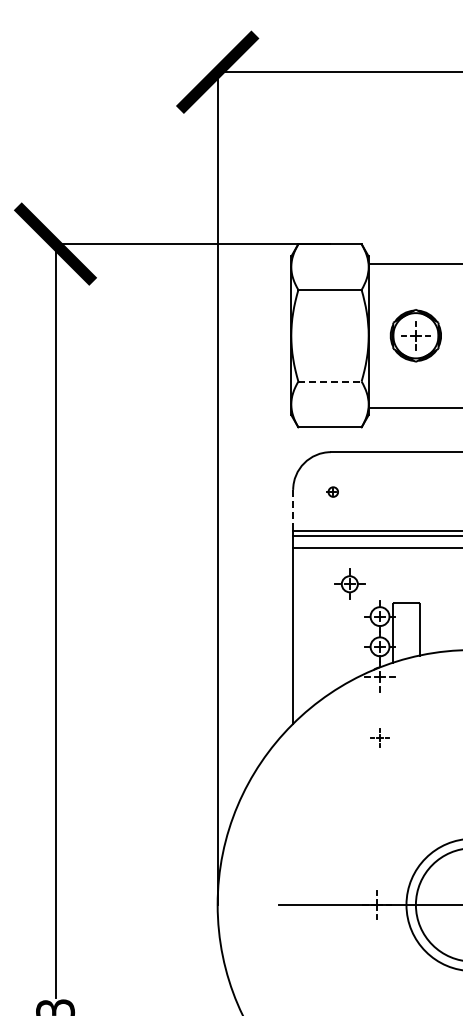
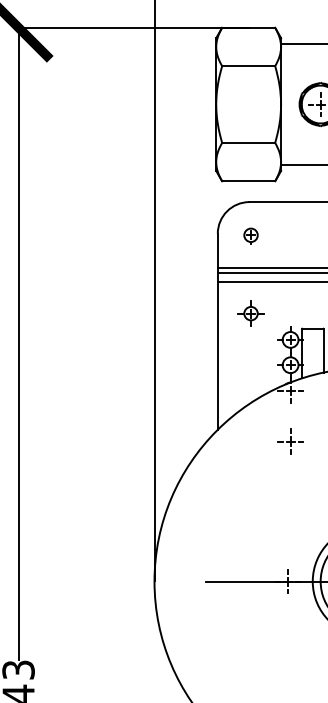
line: (330, 381) -> (249, 142), dashed -> solid
part: (333, 492) -> (251, 235), size x1.67
line: (293, 510) -> (218, 250), dashed -> solid
part: (349, 583) -> (250, 313), moved
part: (379, 737) -> (290, 441), size x1.67

